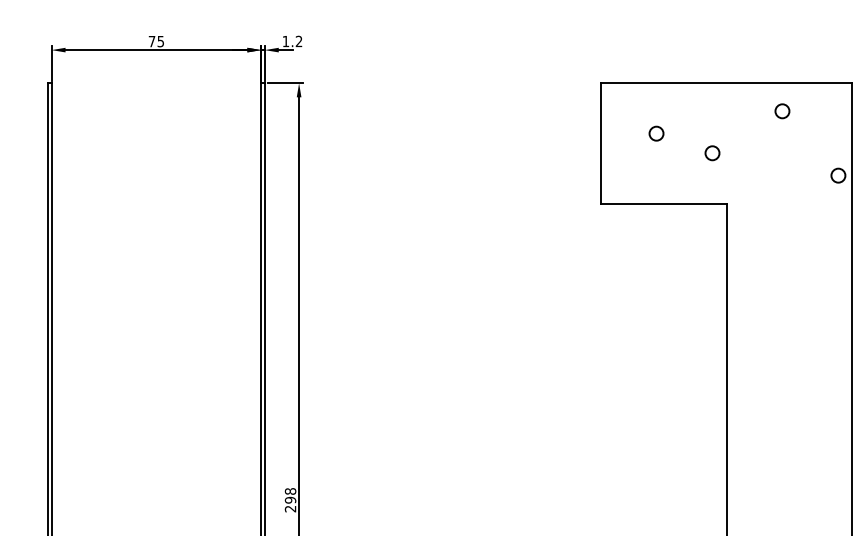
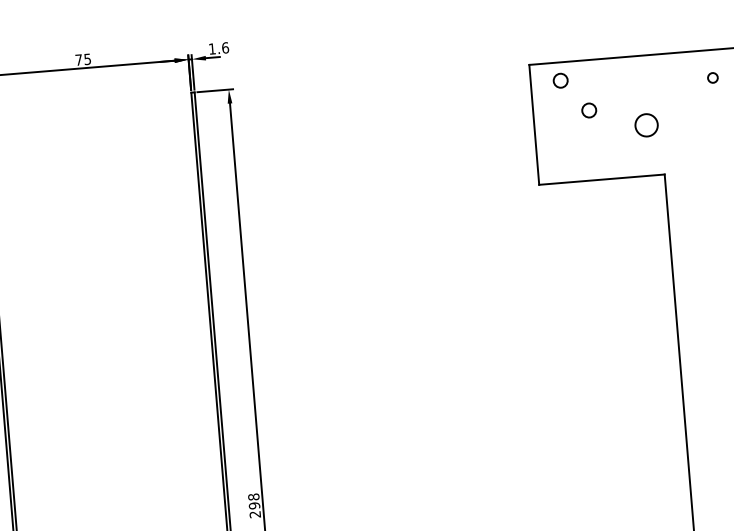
text: (298, 41) -> (224, 47), 1.2 -> 1.6
circle: (630, 101) -> (560, 80), added
circle: (782, 111) -> (712, 78), size x0.7
circle: (712, 153) -> (646, 125), size x1.6

